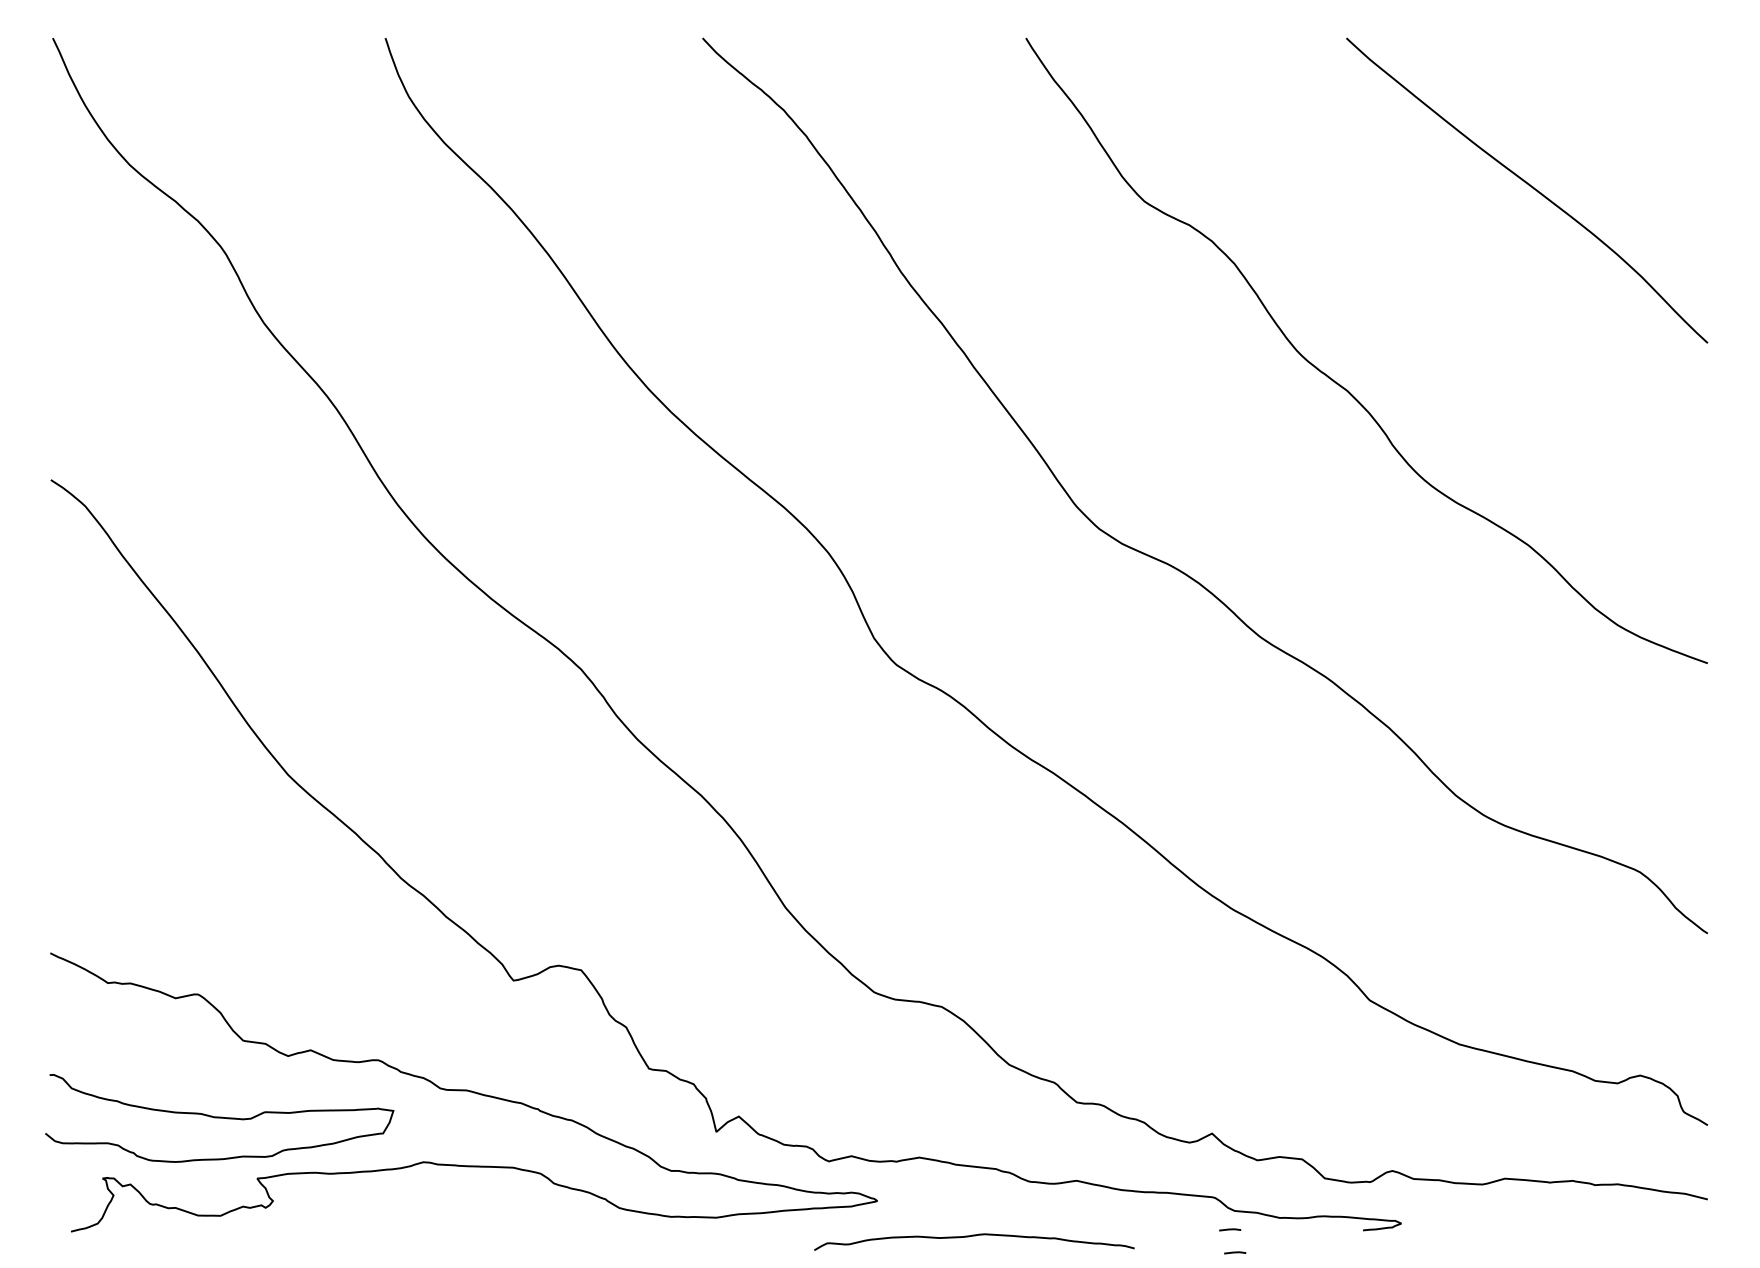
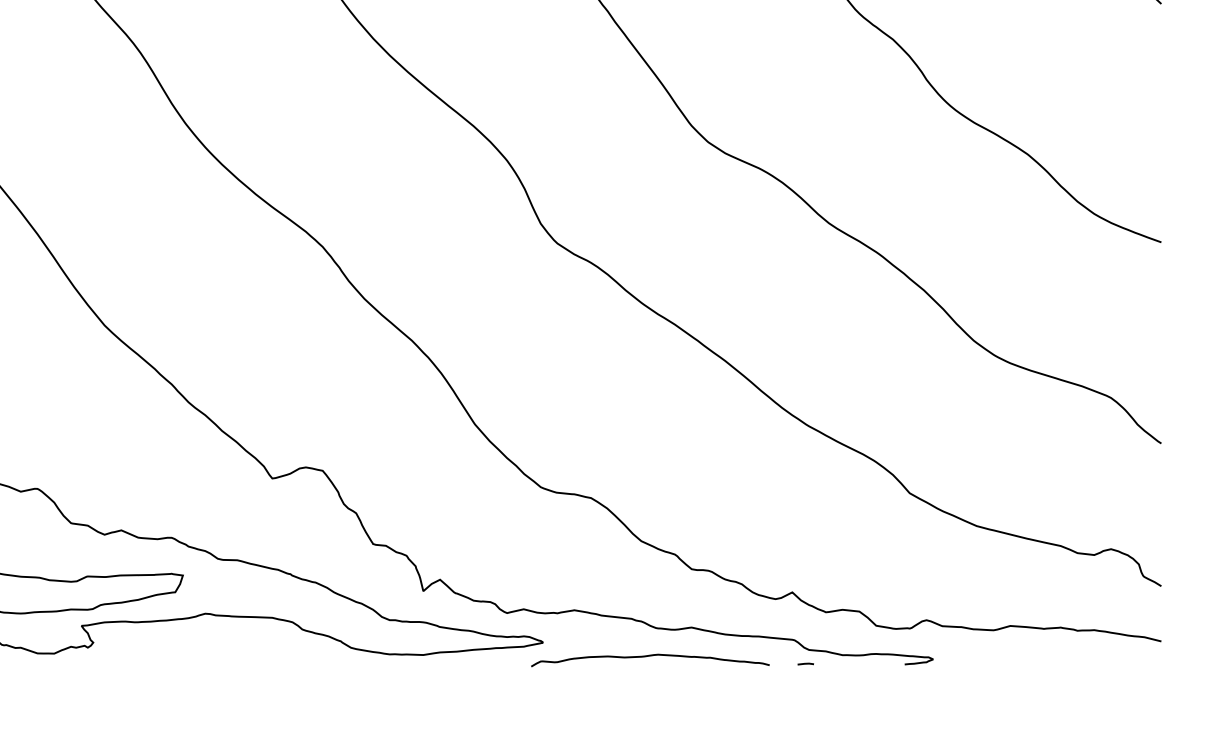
curve: (974, 1236) -> (650, 656), moved
line: (1235, 1252) -> (809, 680), removed

